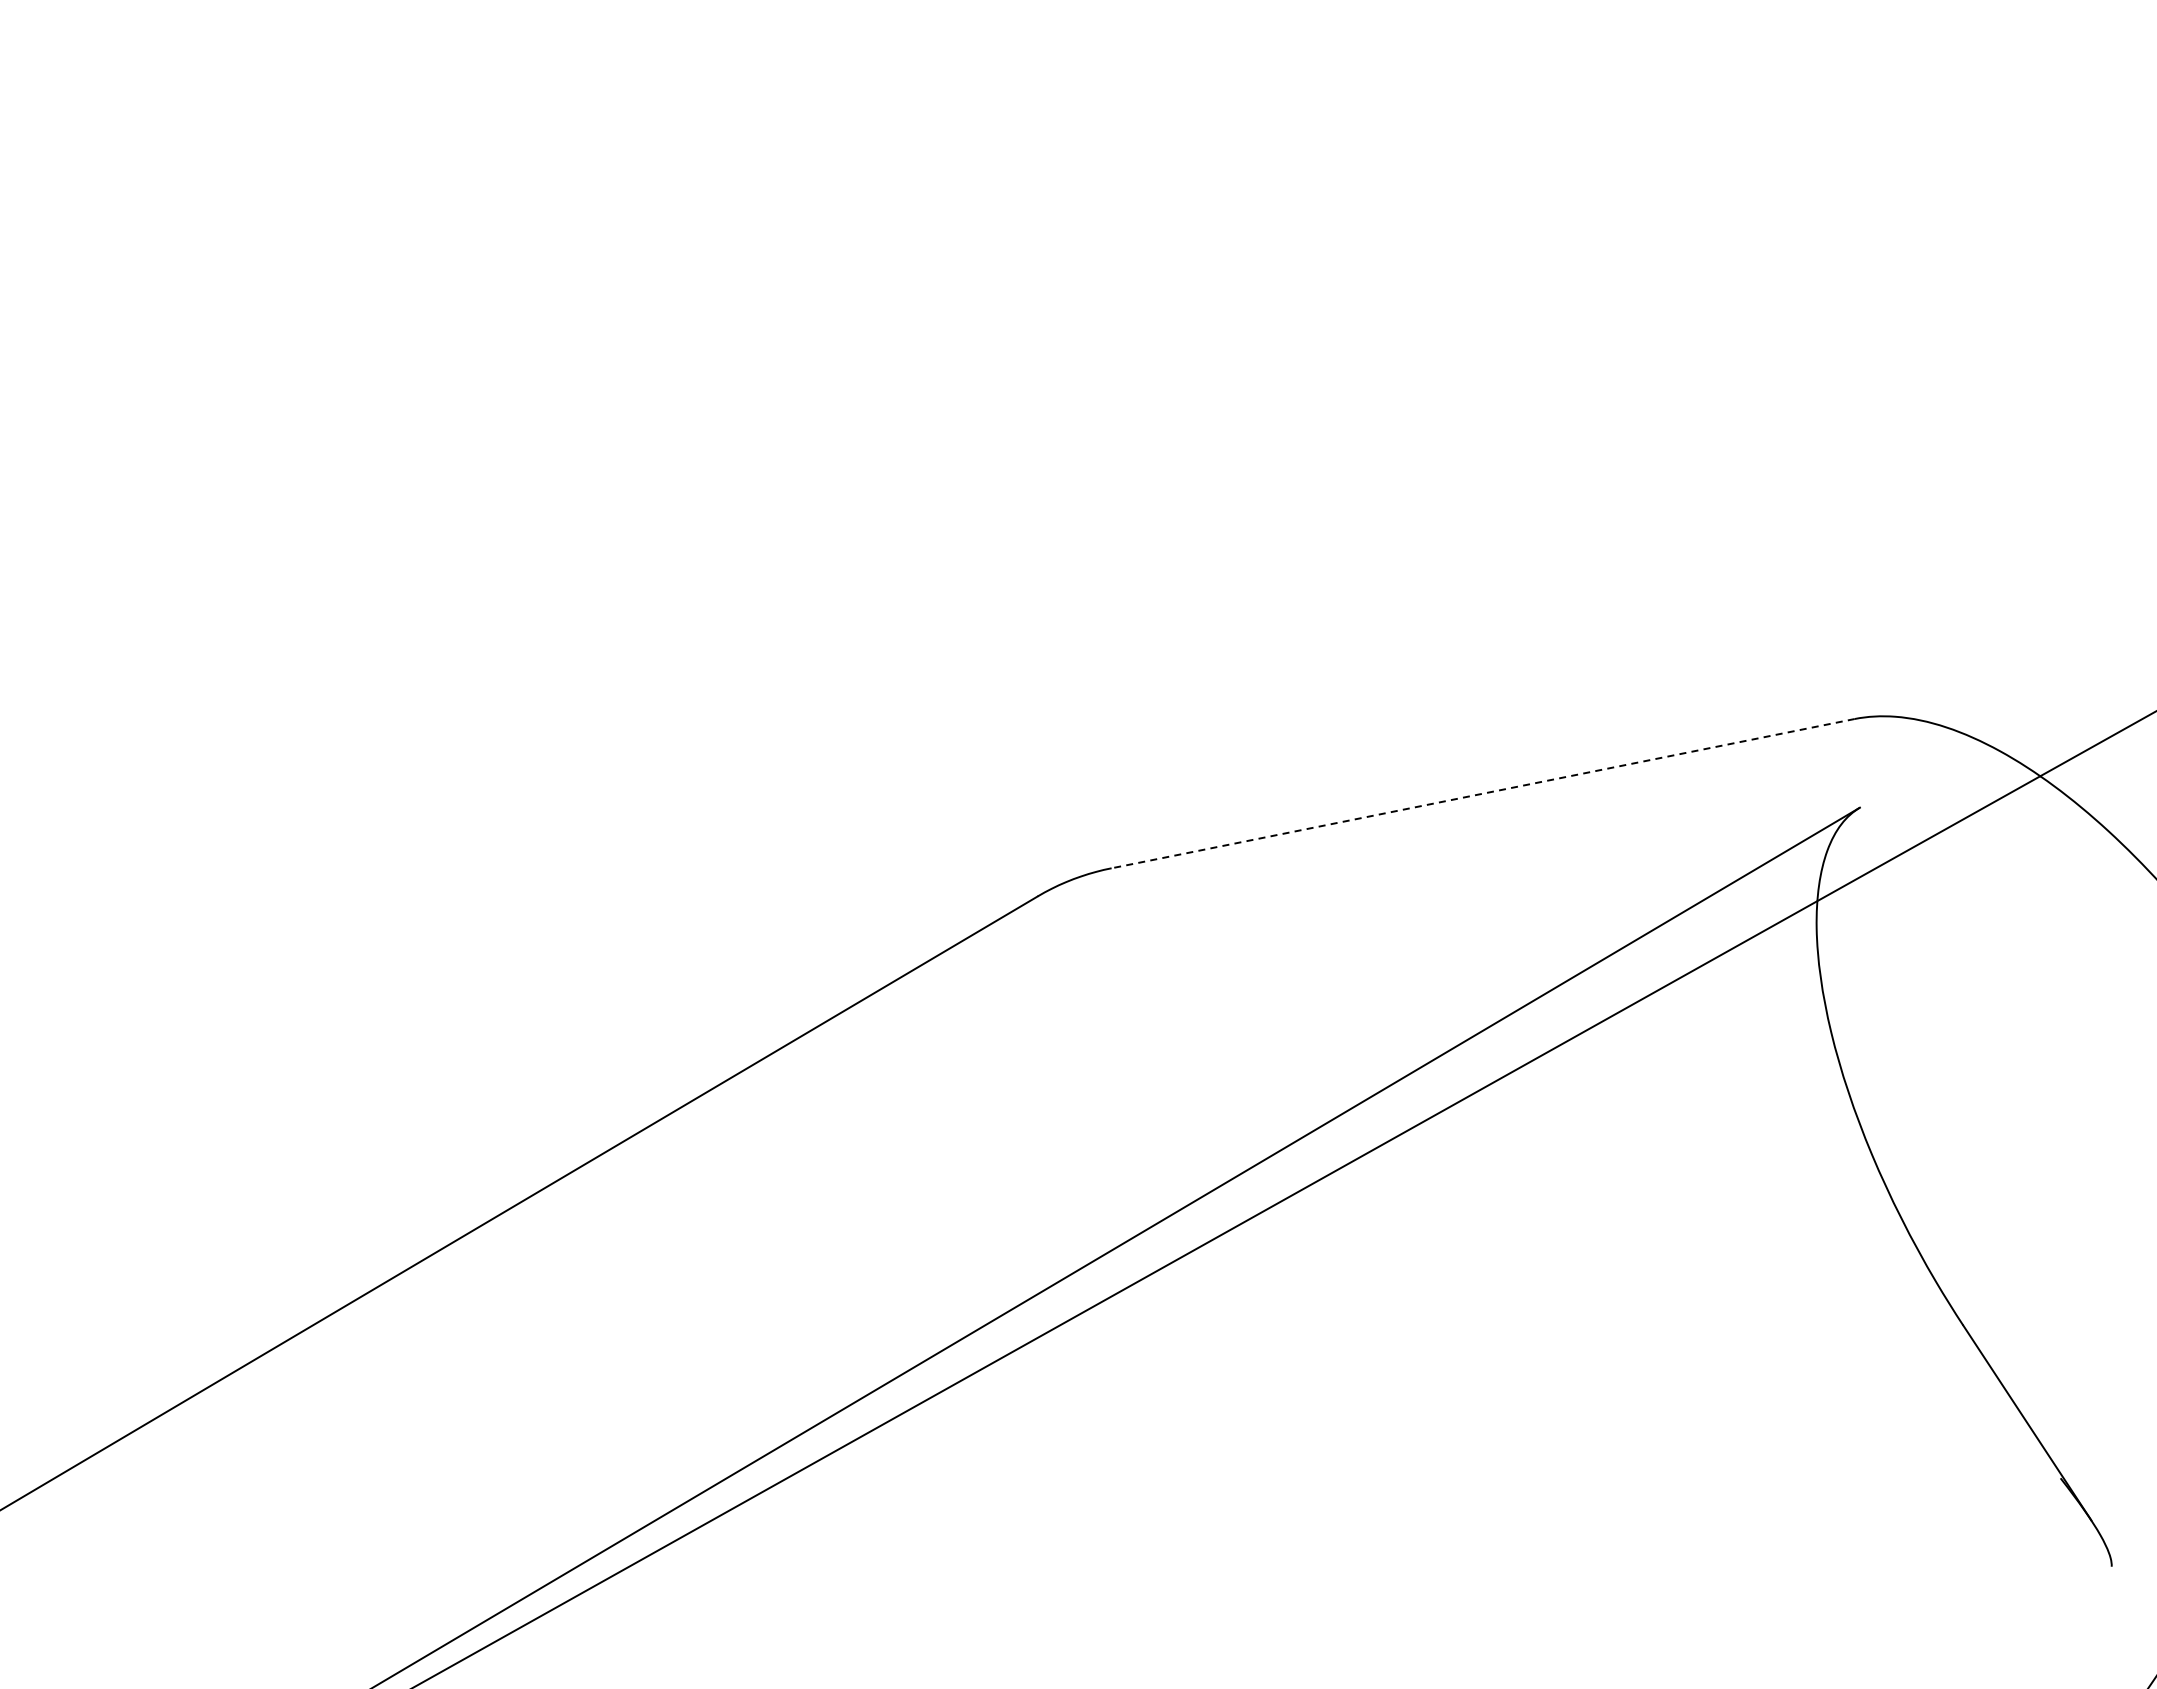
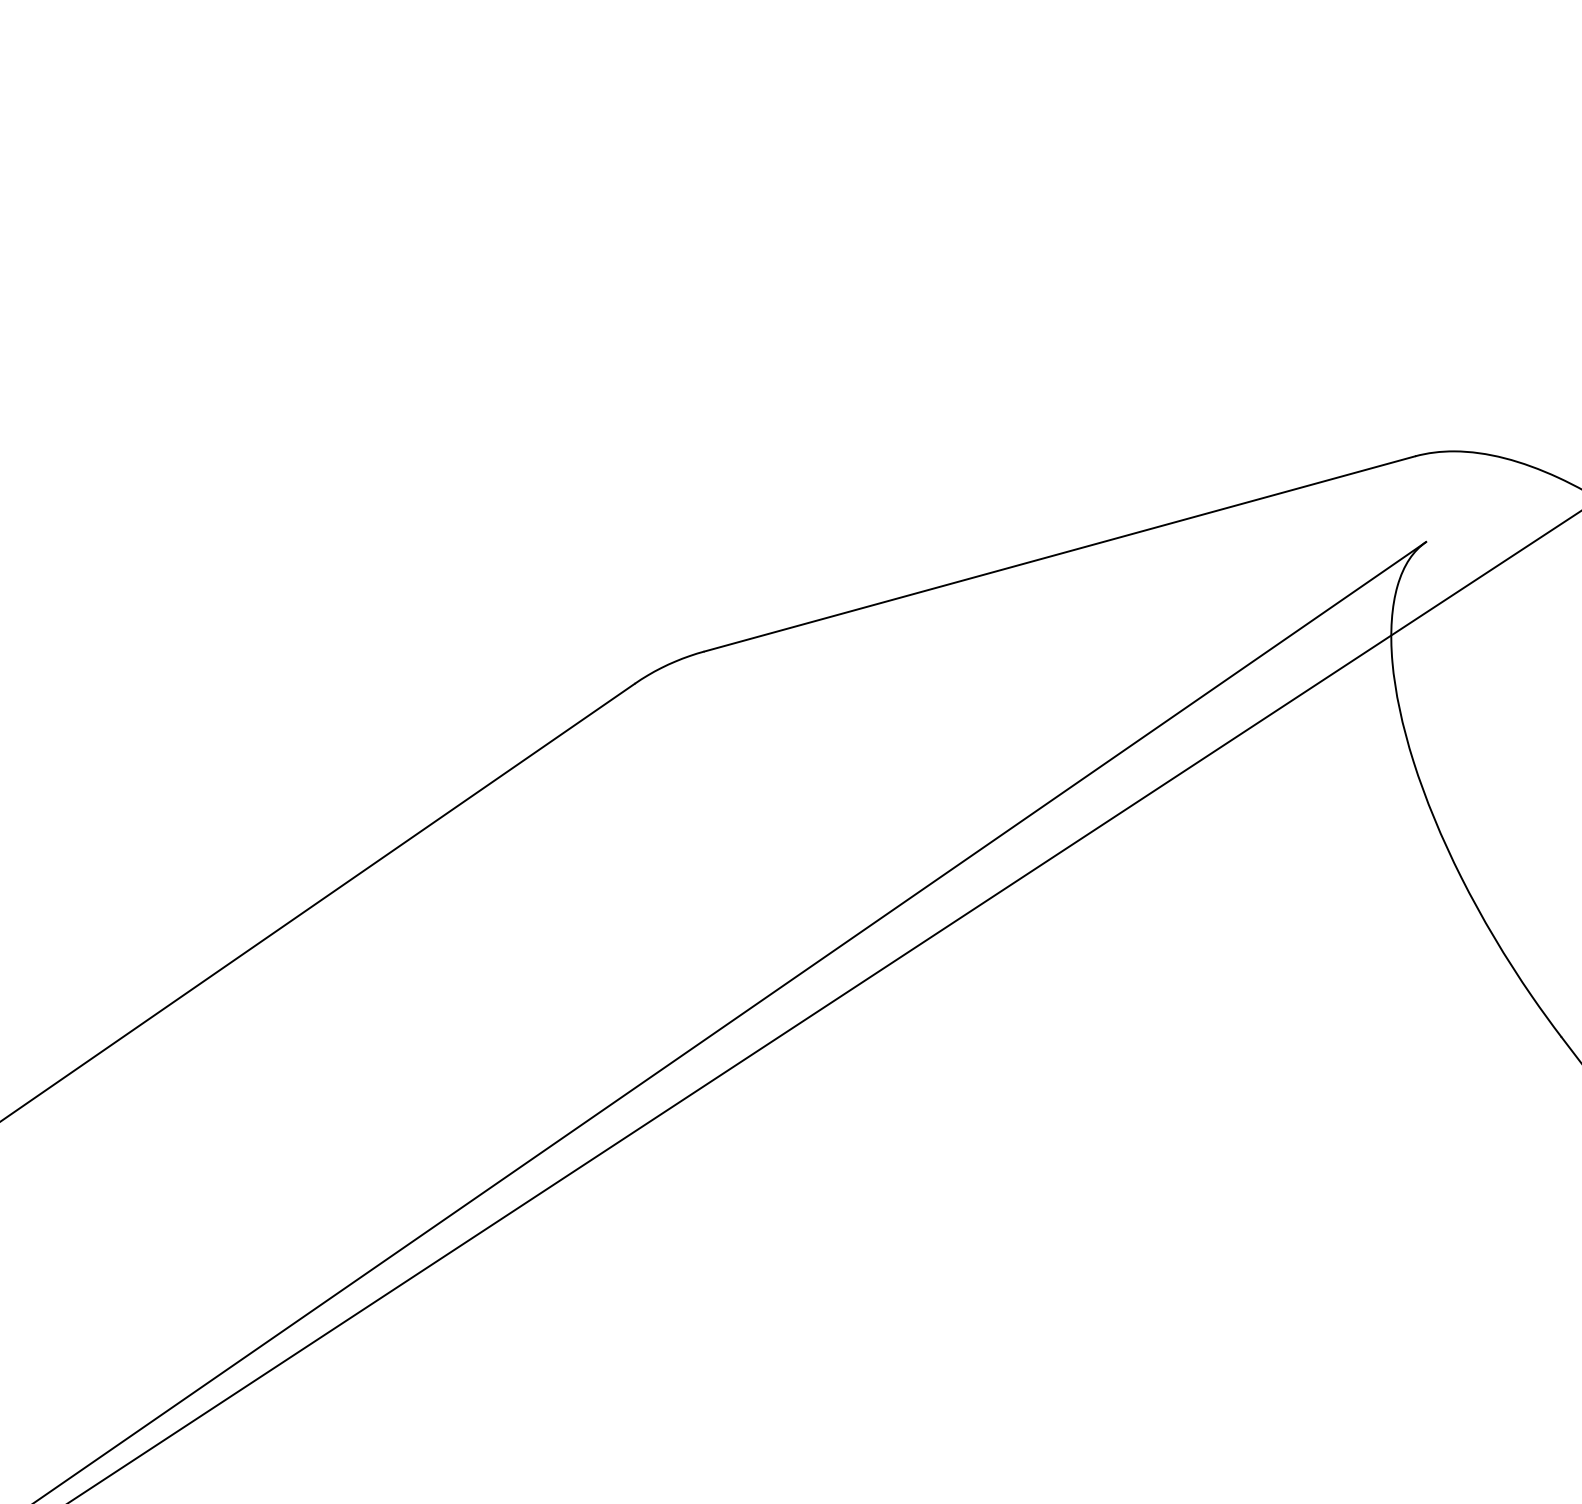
line: (1483, 793) -> (1060, 553), dashed -> solid

